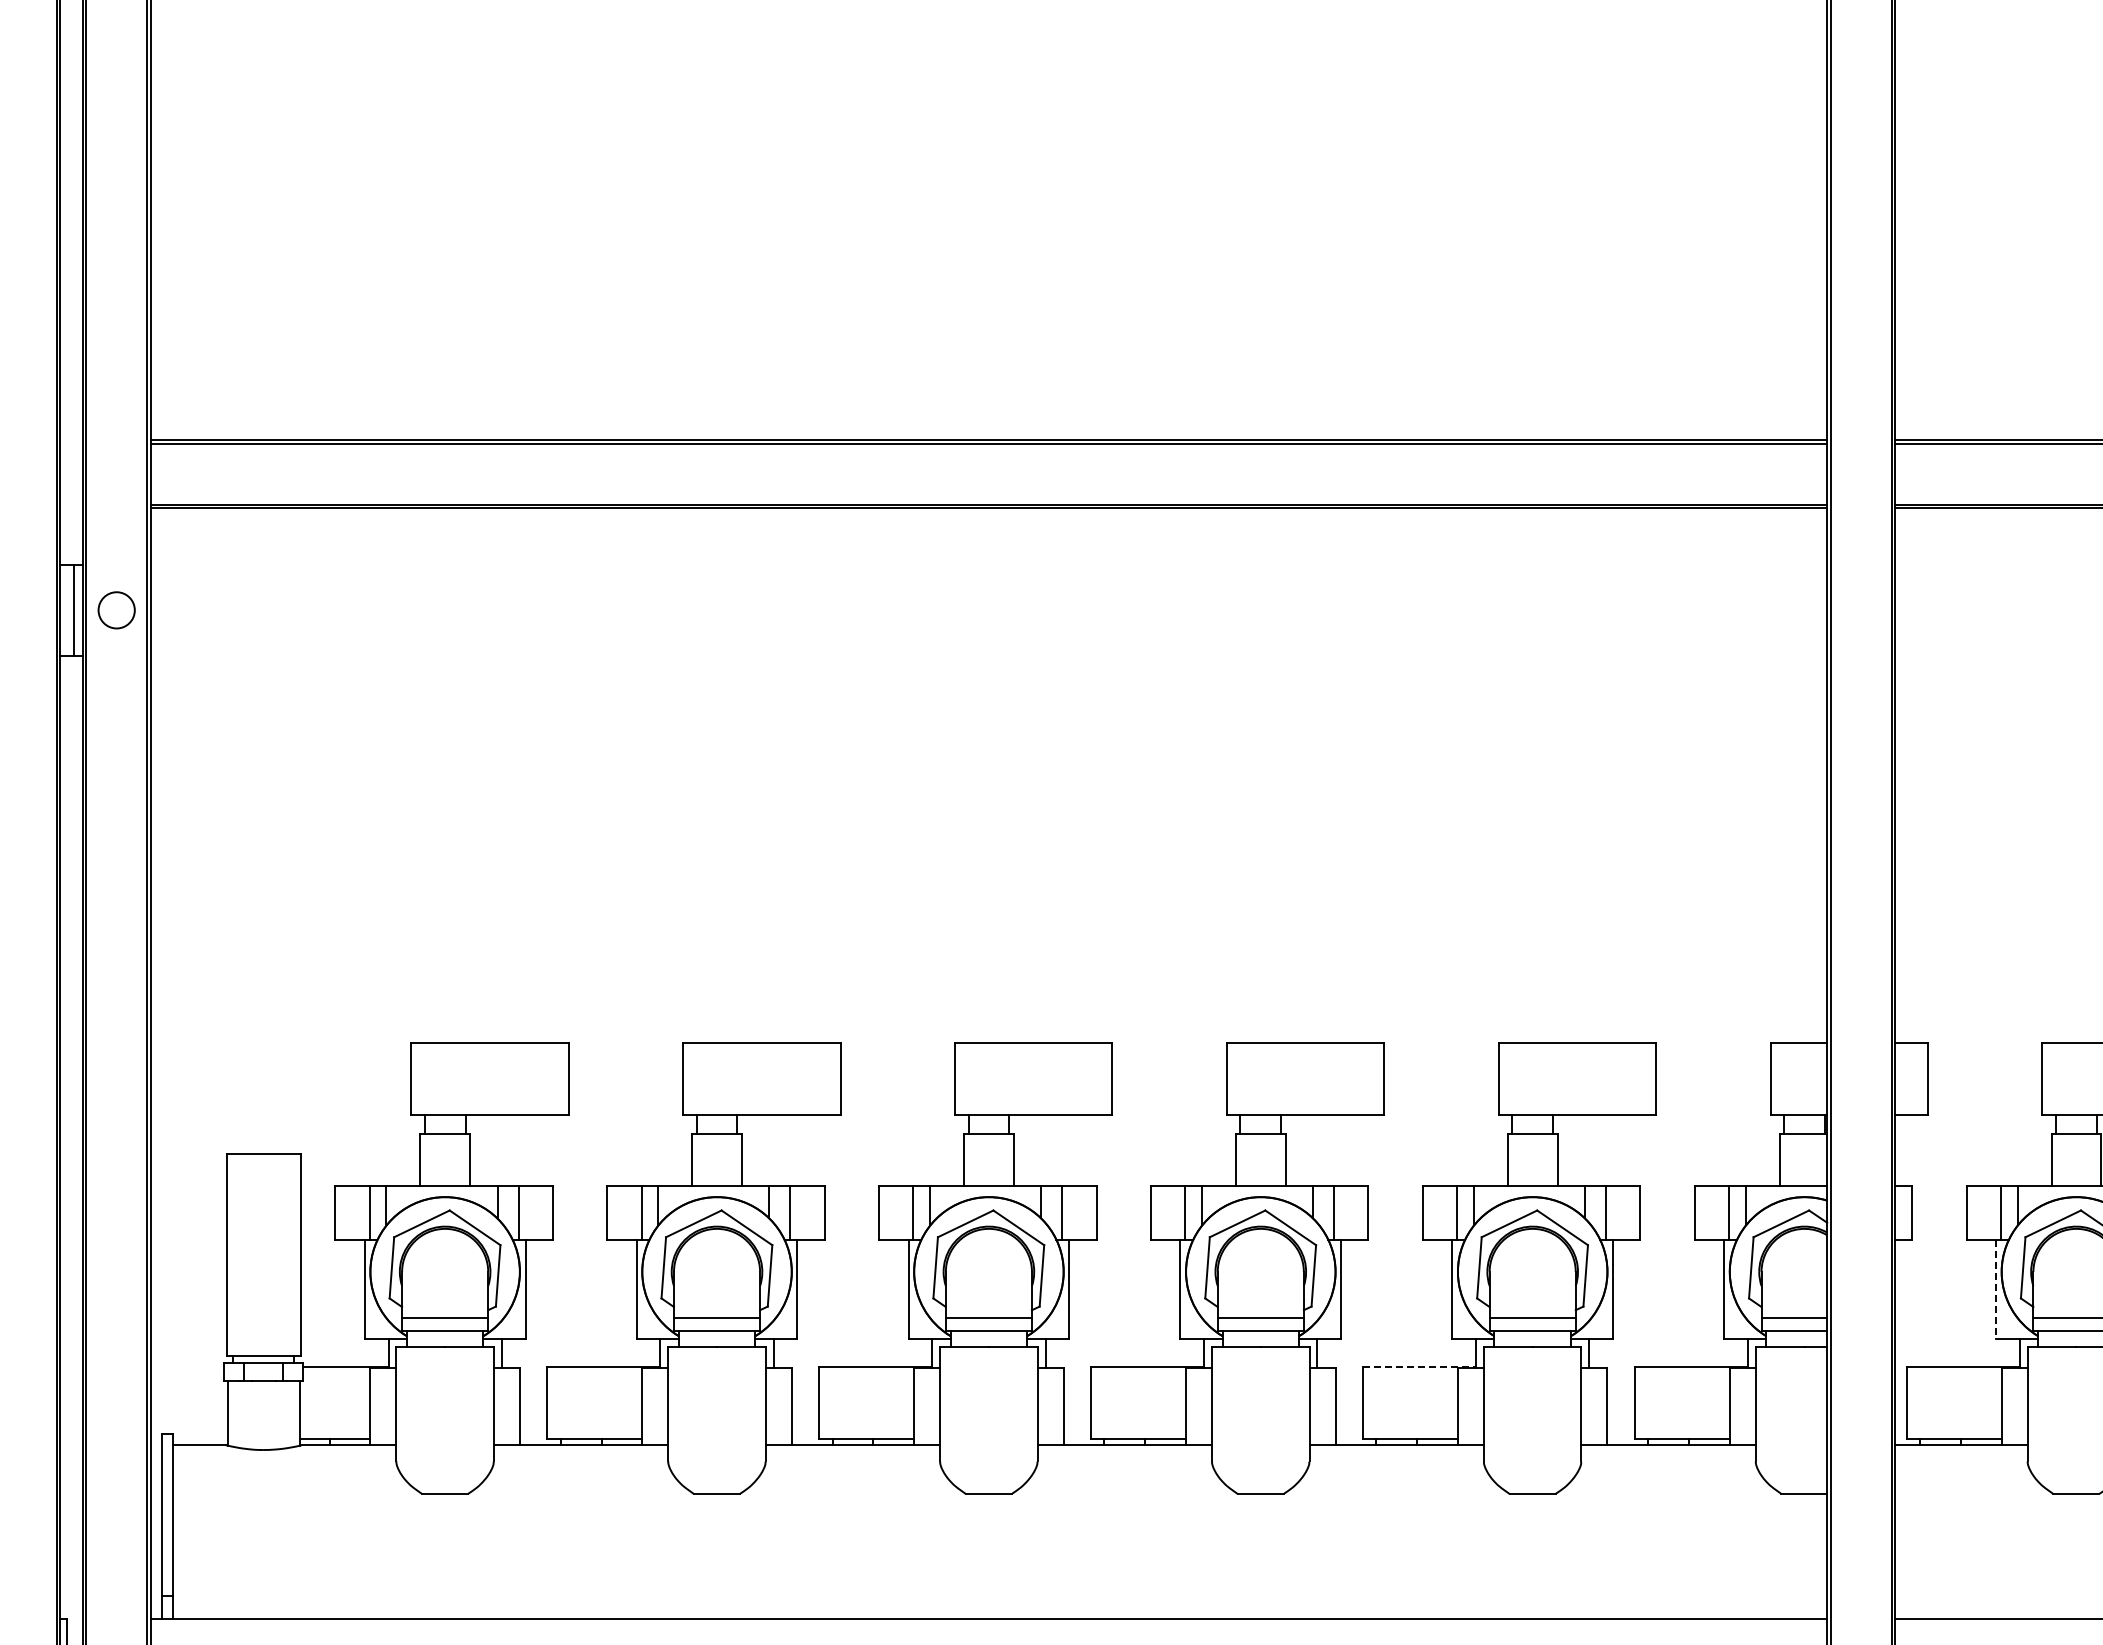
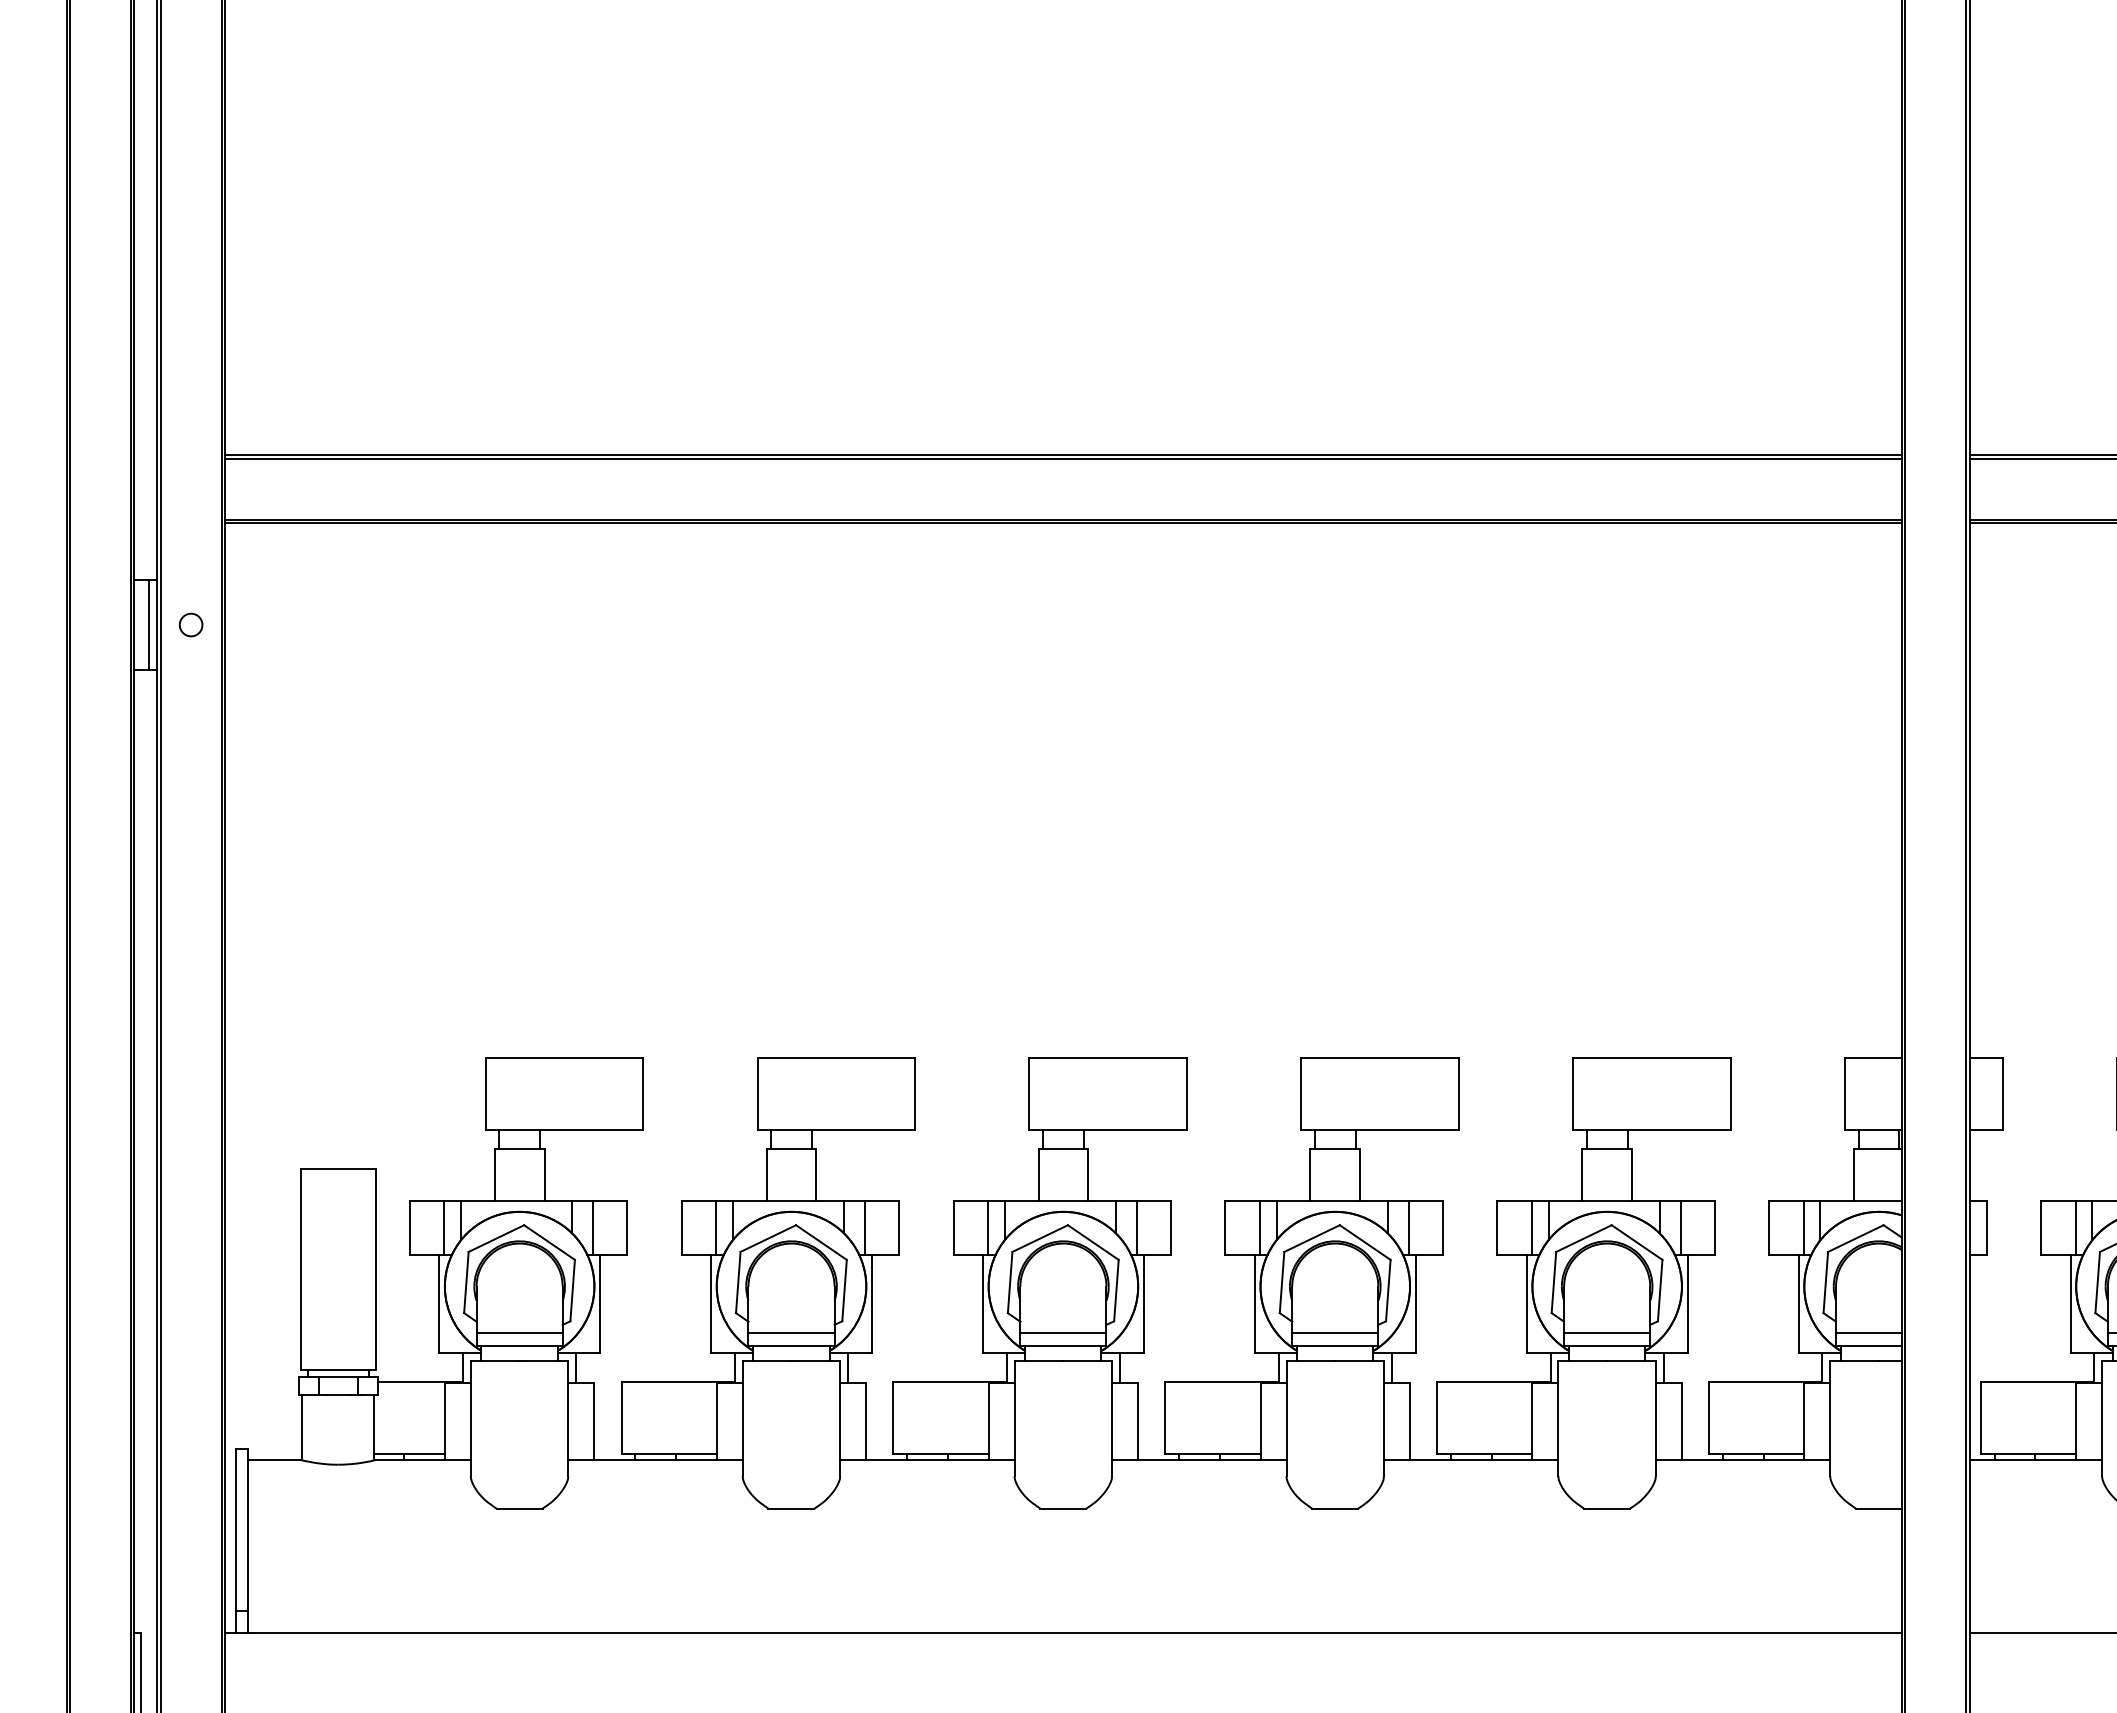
circle: (116, 609) -> (190, 624), size x0.62
line: (1996, 1289) -> (2070, 1304), dashed -> solid
line: (1419, 1366) -> (1493, 1381), dashed -> solid

